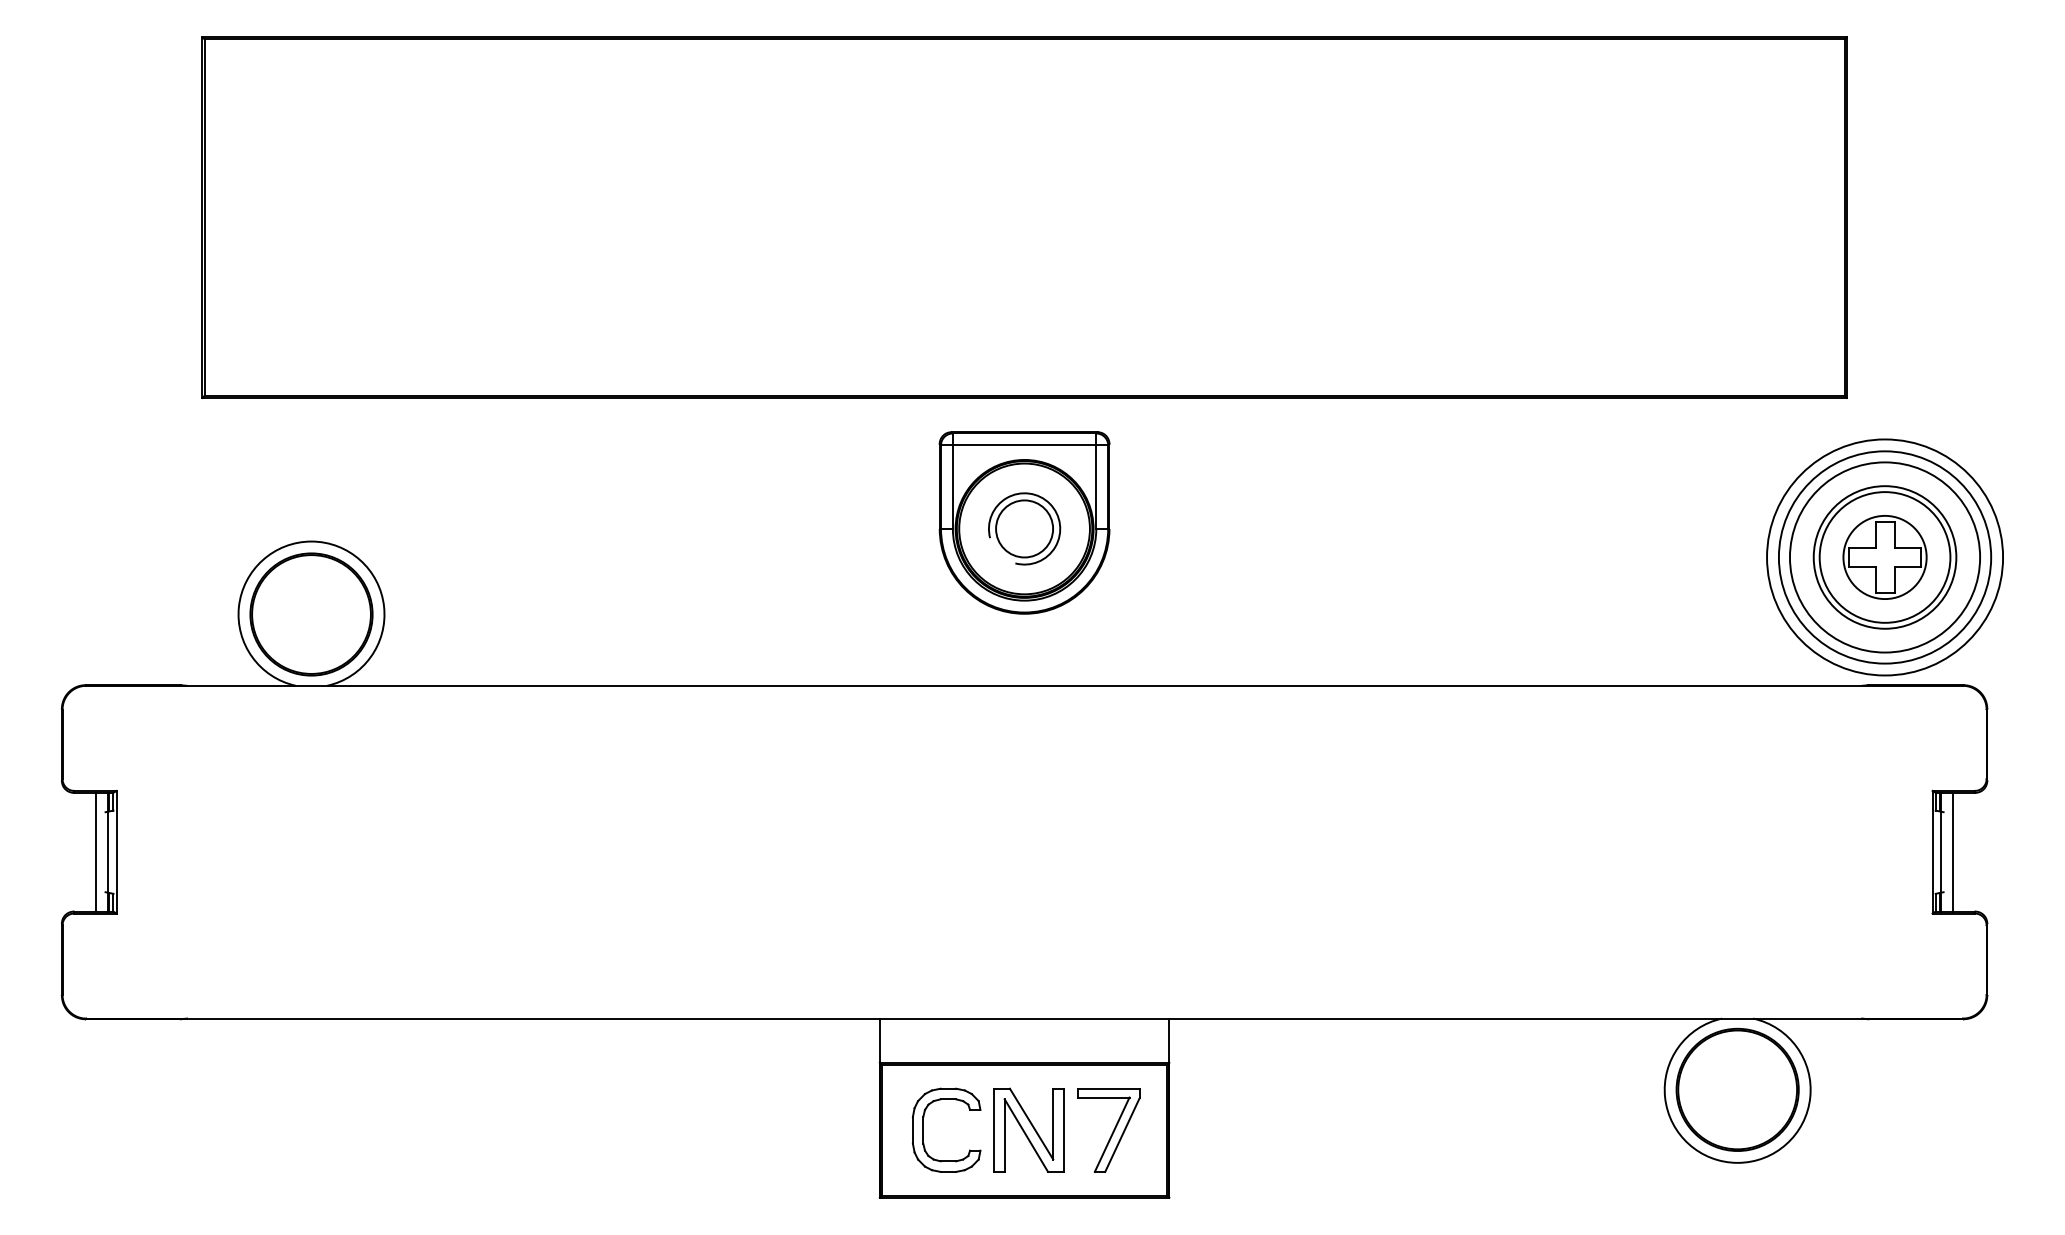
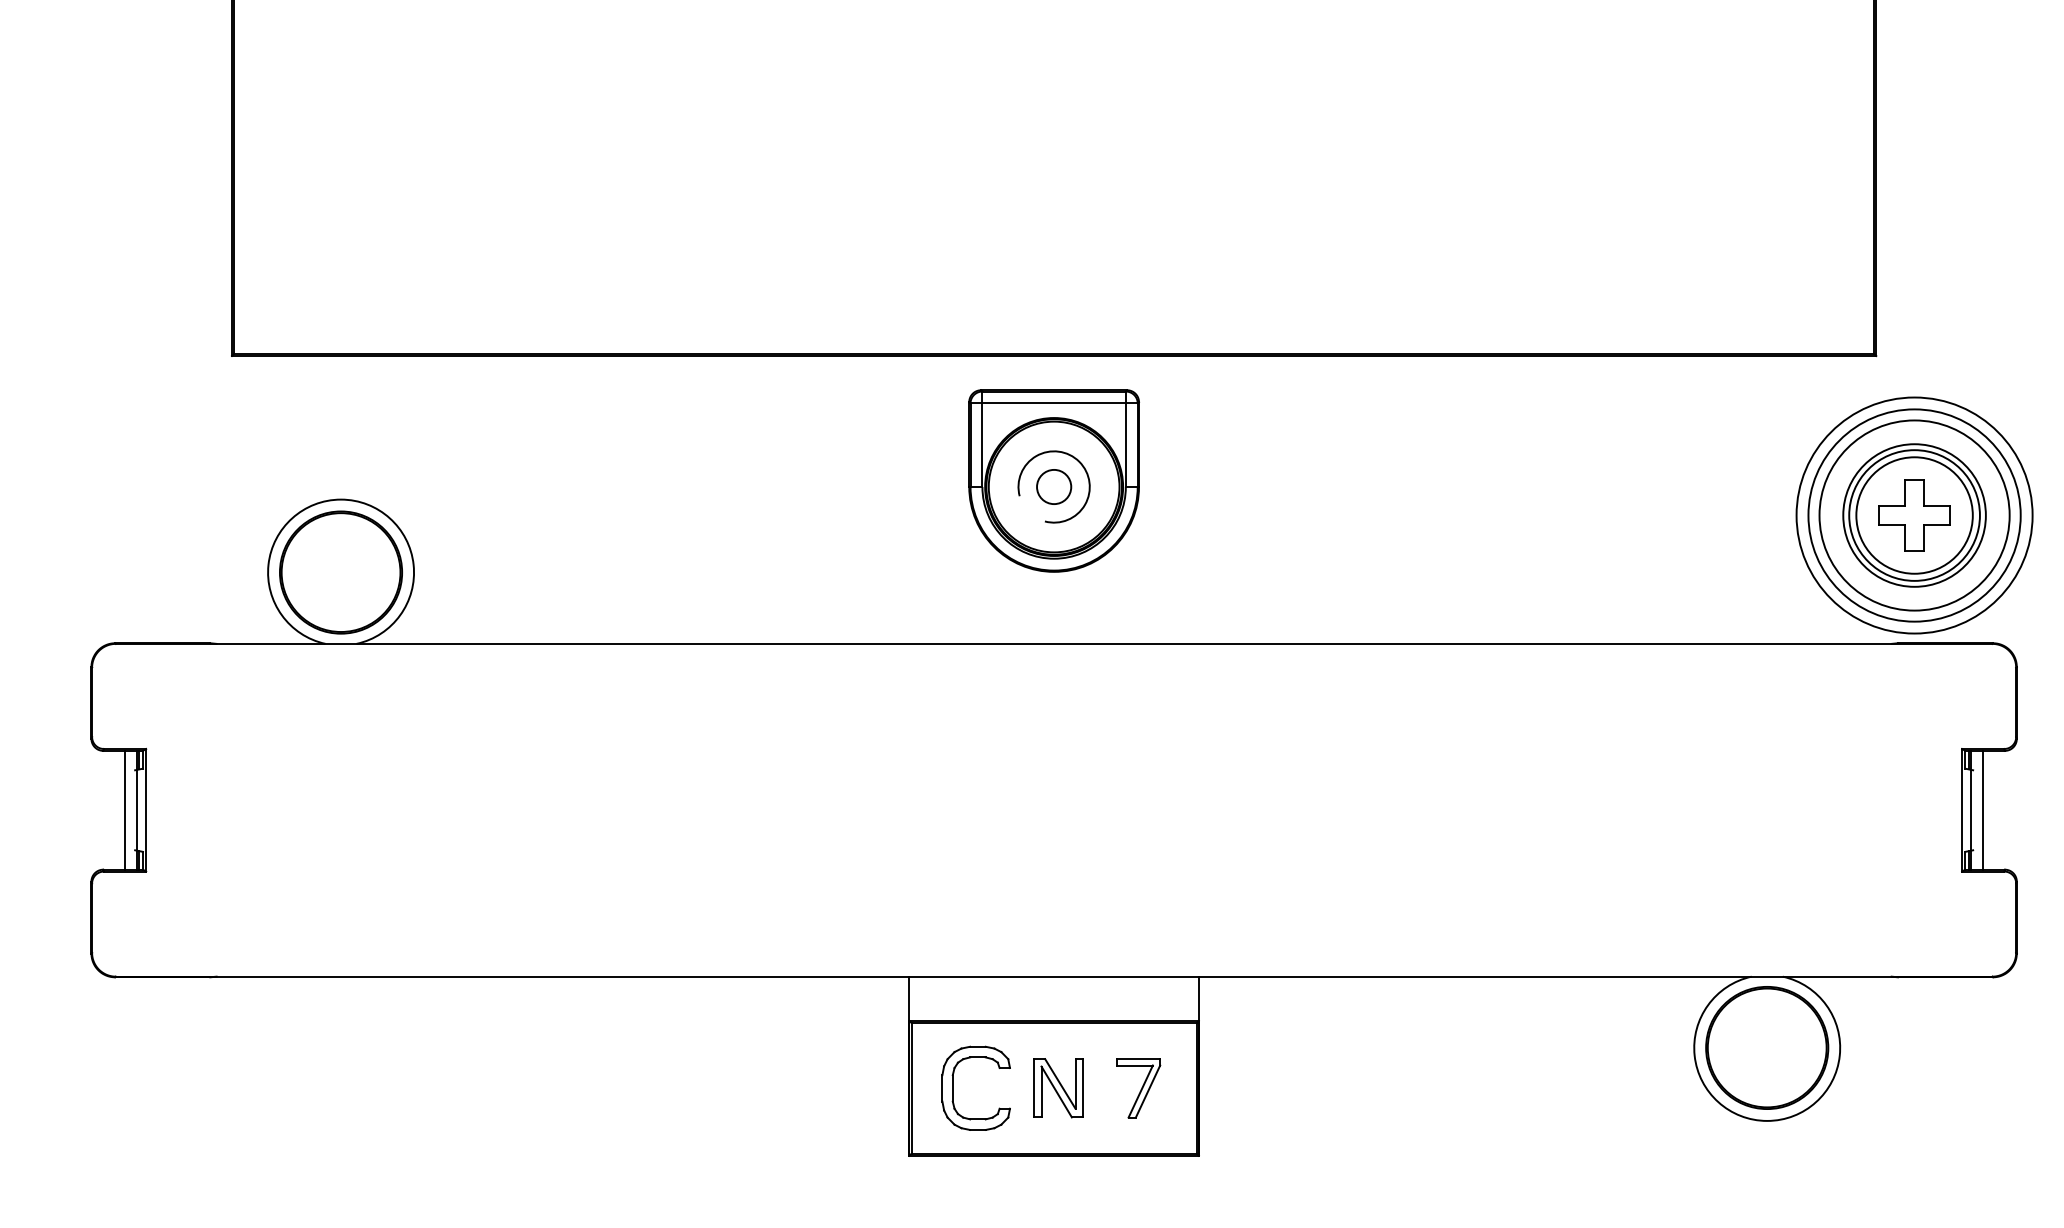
circle: (1024, 528) -> (1054, 486), size x0.6
circle: (1884, 557) -> (1914, 515), size x1.4
part: (1028, 1129) -> (1058, 1087), size x0.7
part: (1108, 1130) -> (1138, 1088), size x0.7

